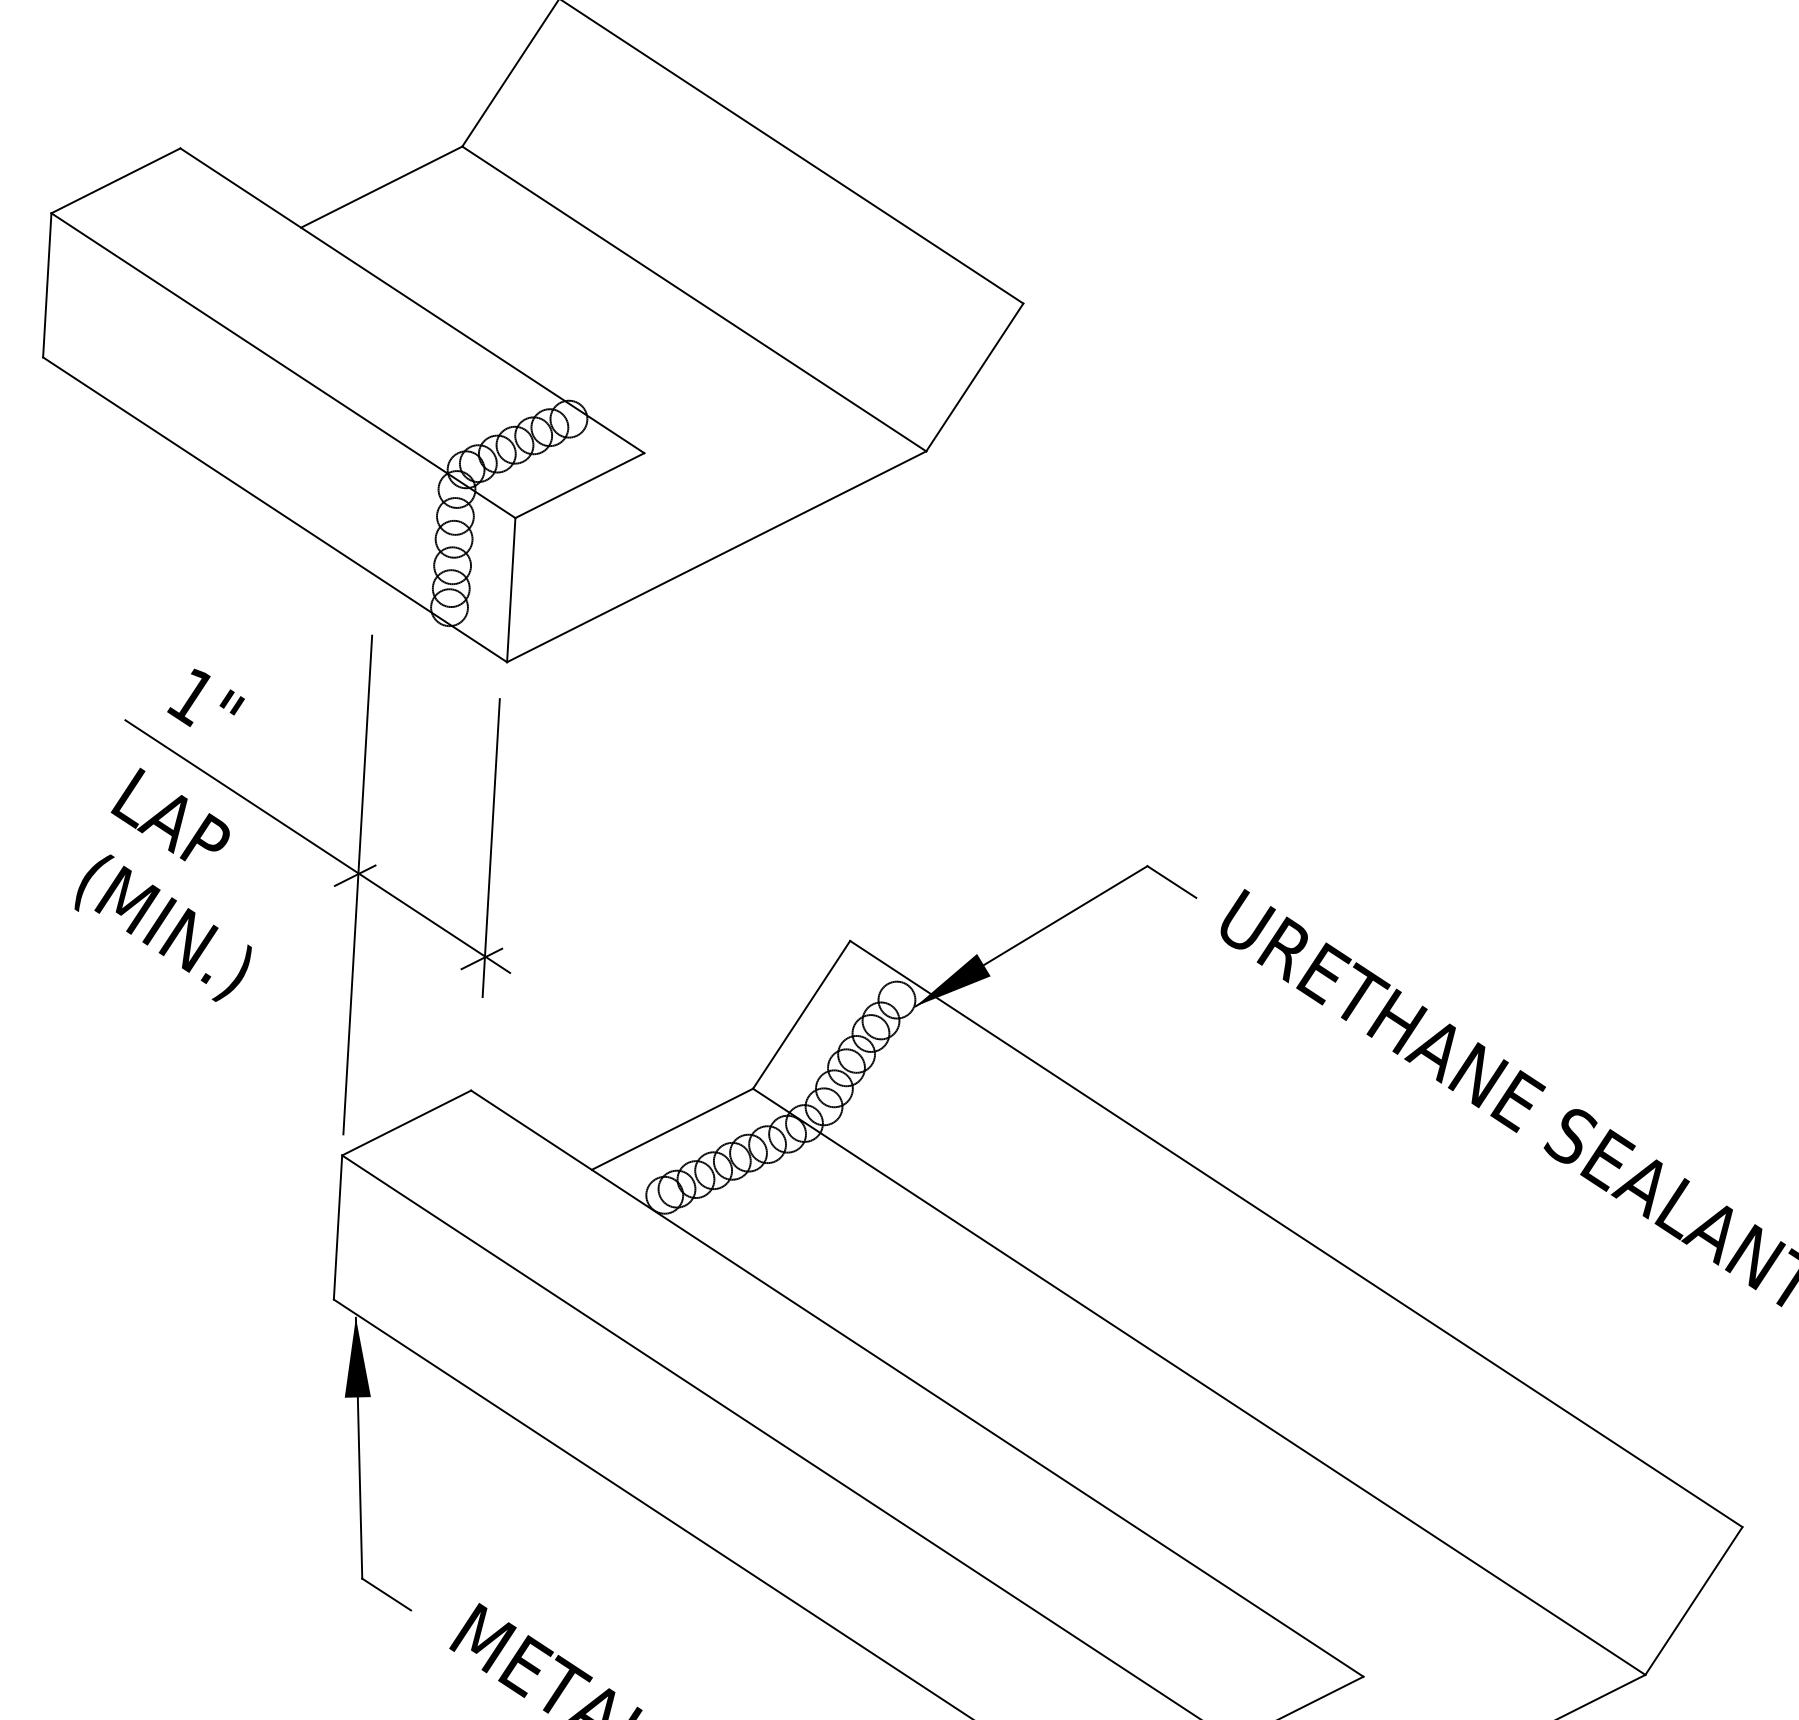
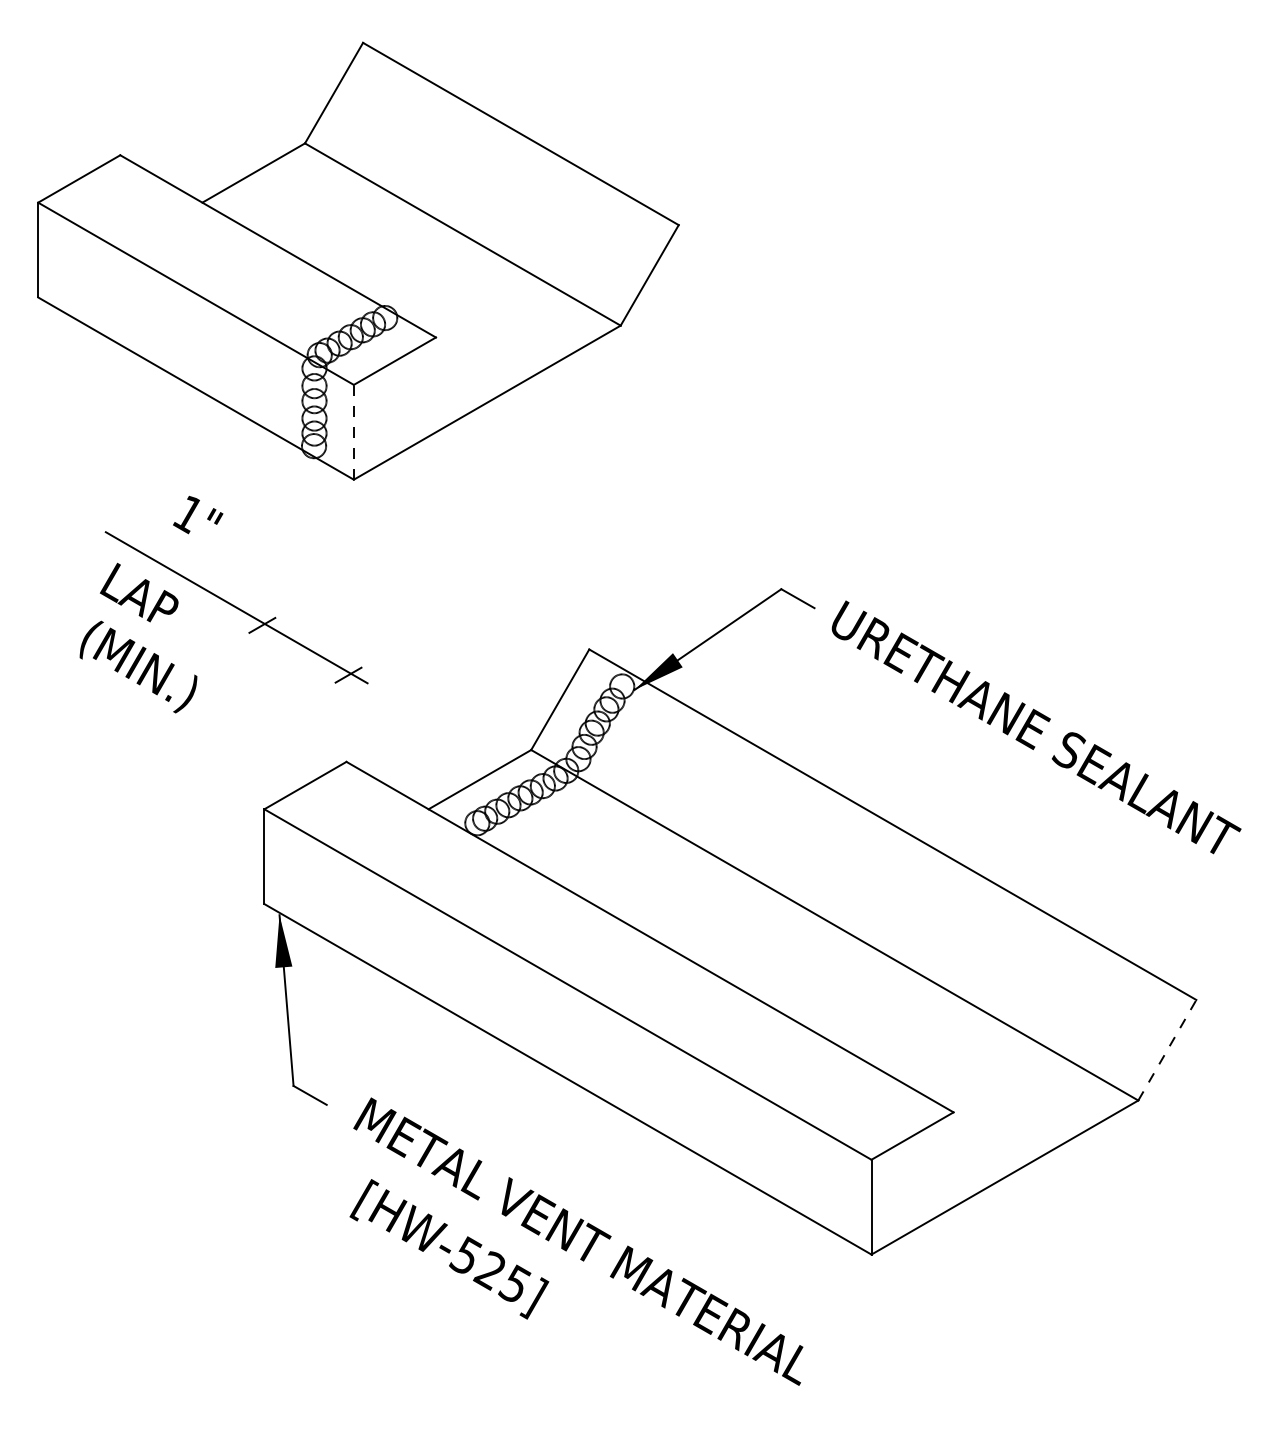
line: (510, 588) -> (353, 431), solid -> dashed
text: (206, 697) -> (198, 514), moved
line: (491, 848) -> (350, 602), removed
line: (357, 885) -> (264, 631), removed
line: (1694, 1599) -> (1167, 1049), solid -> dashed

